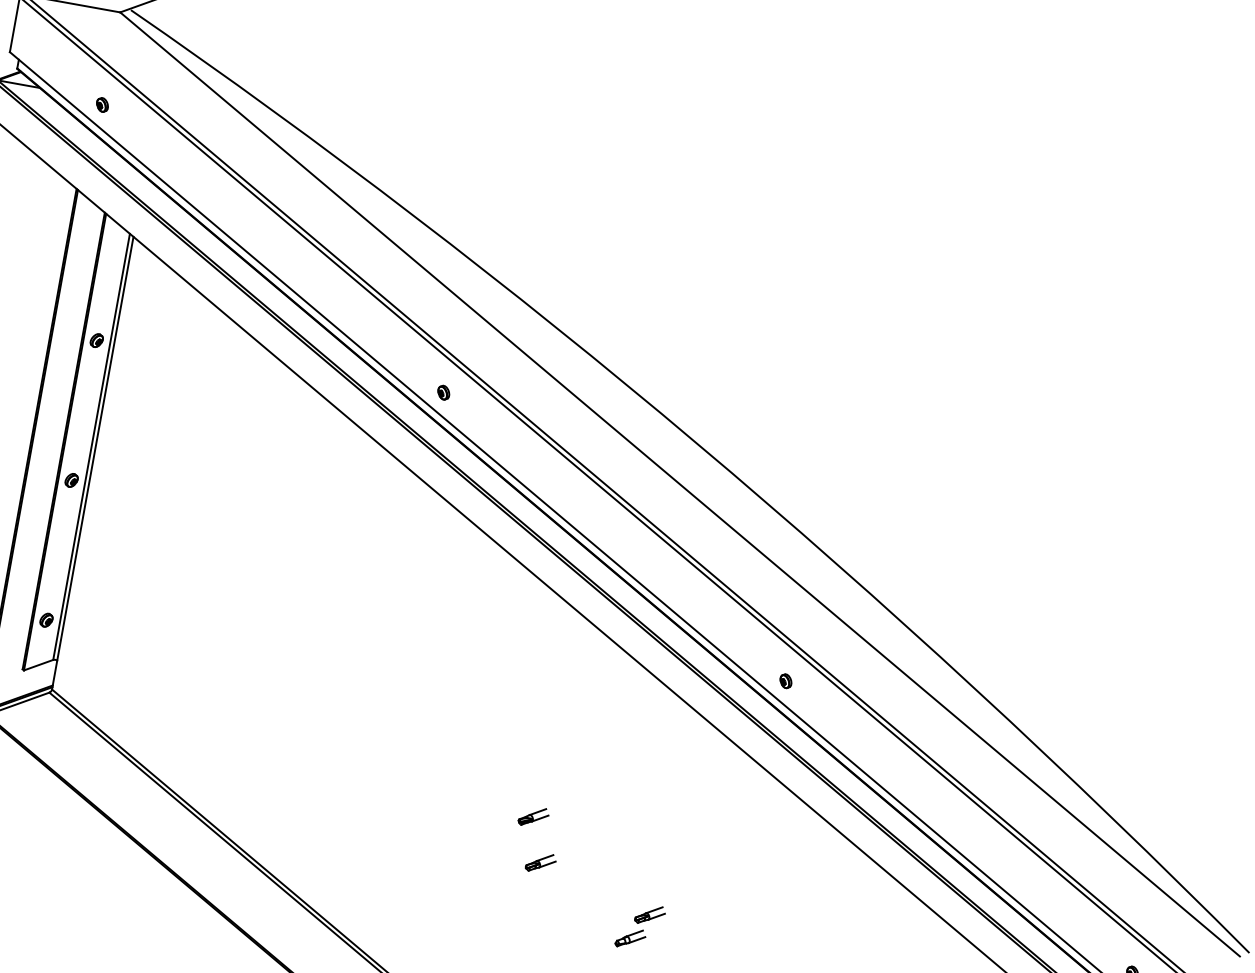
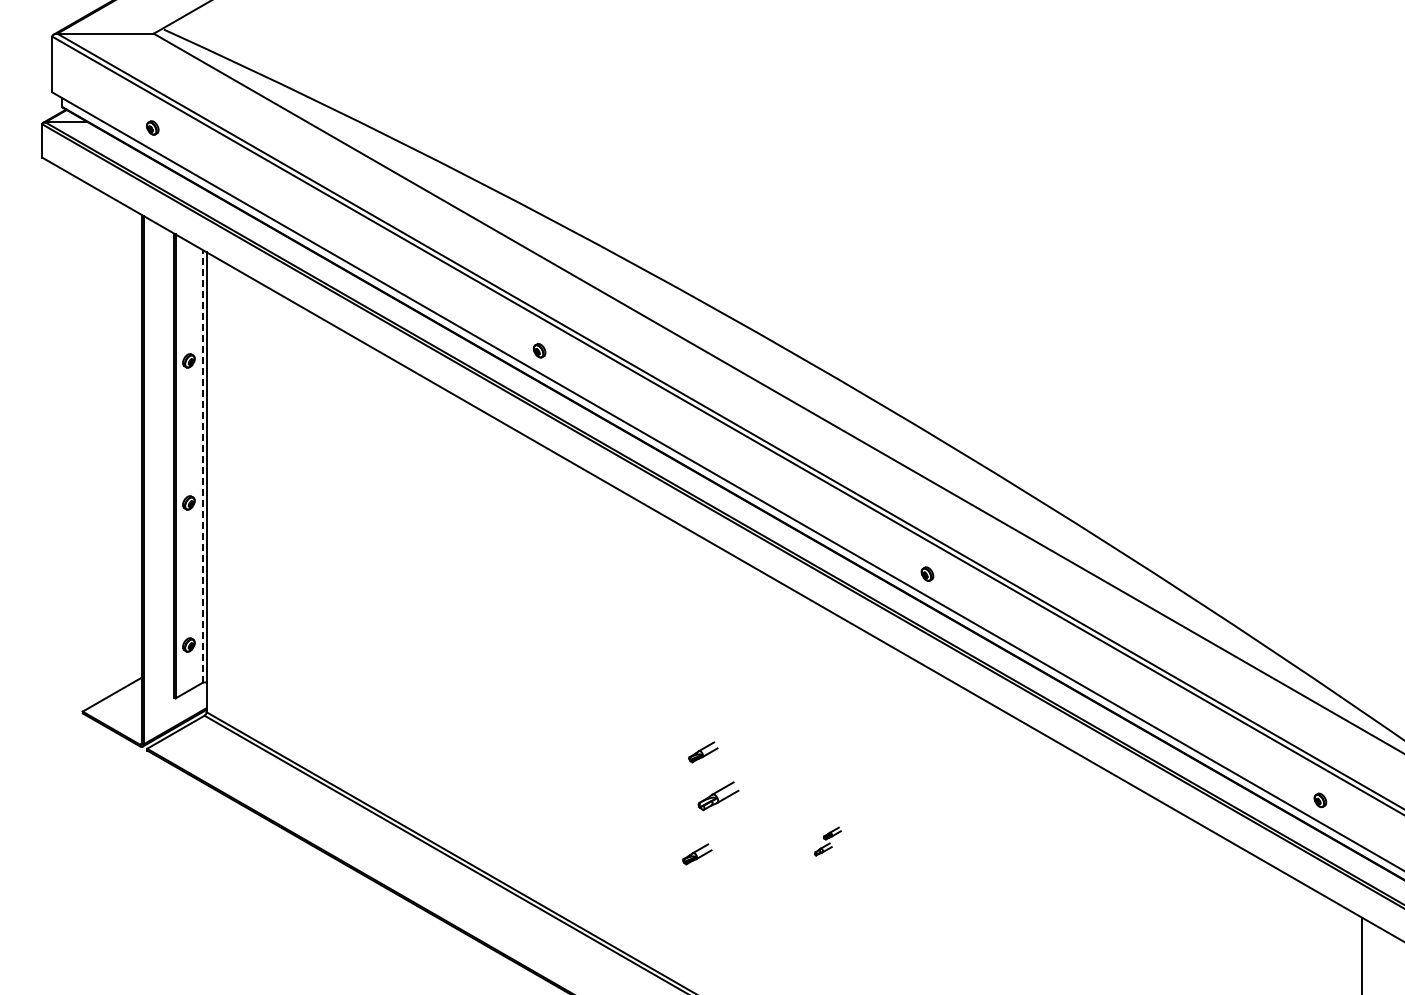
line: (91, 445) -> (202, 465), solid -> dashed
part: (540, 863) -> (718, 796), size x1.4
part: (509, 916) -> (697, 854), added
part: (640, 926) -> (827, 841), size x0.6

